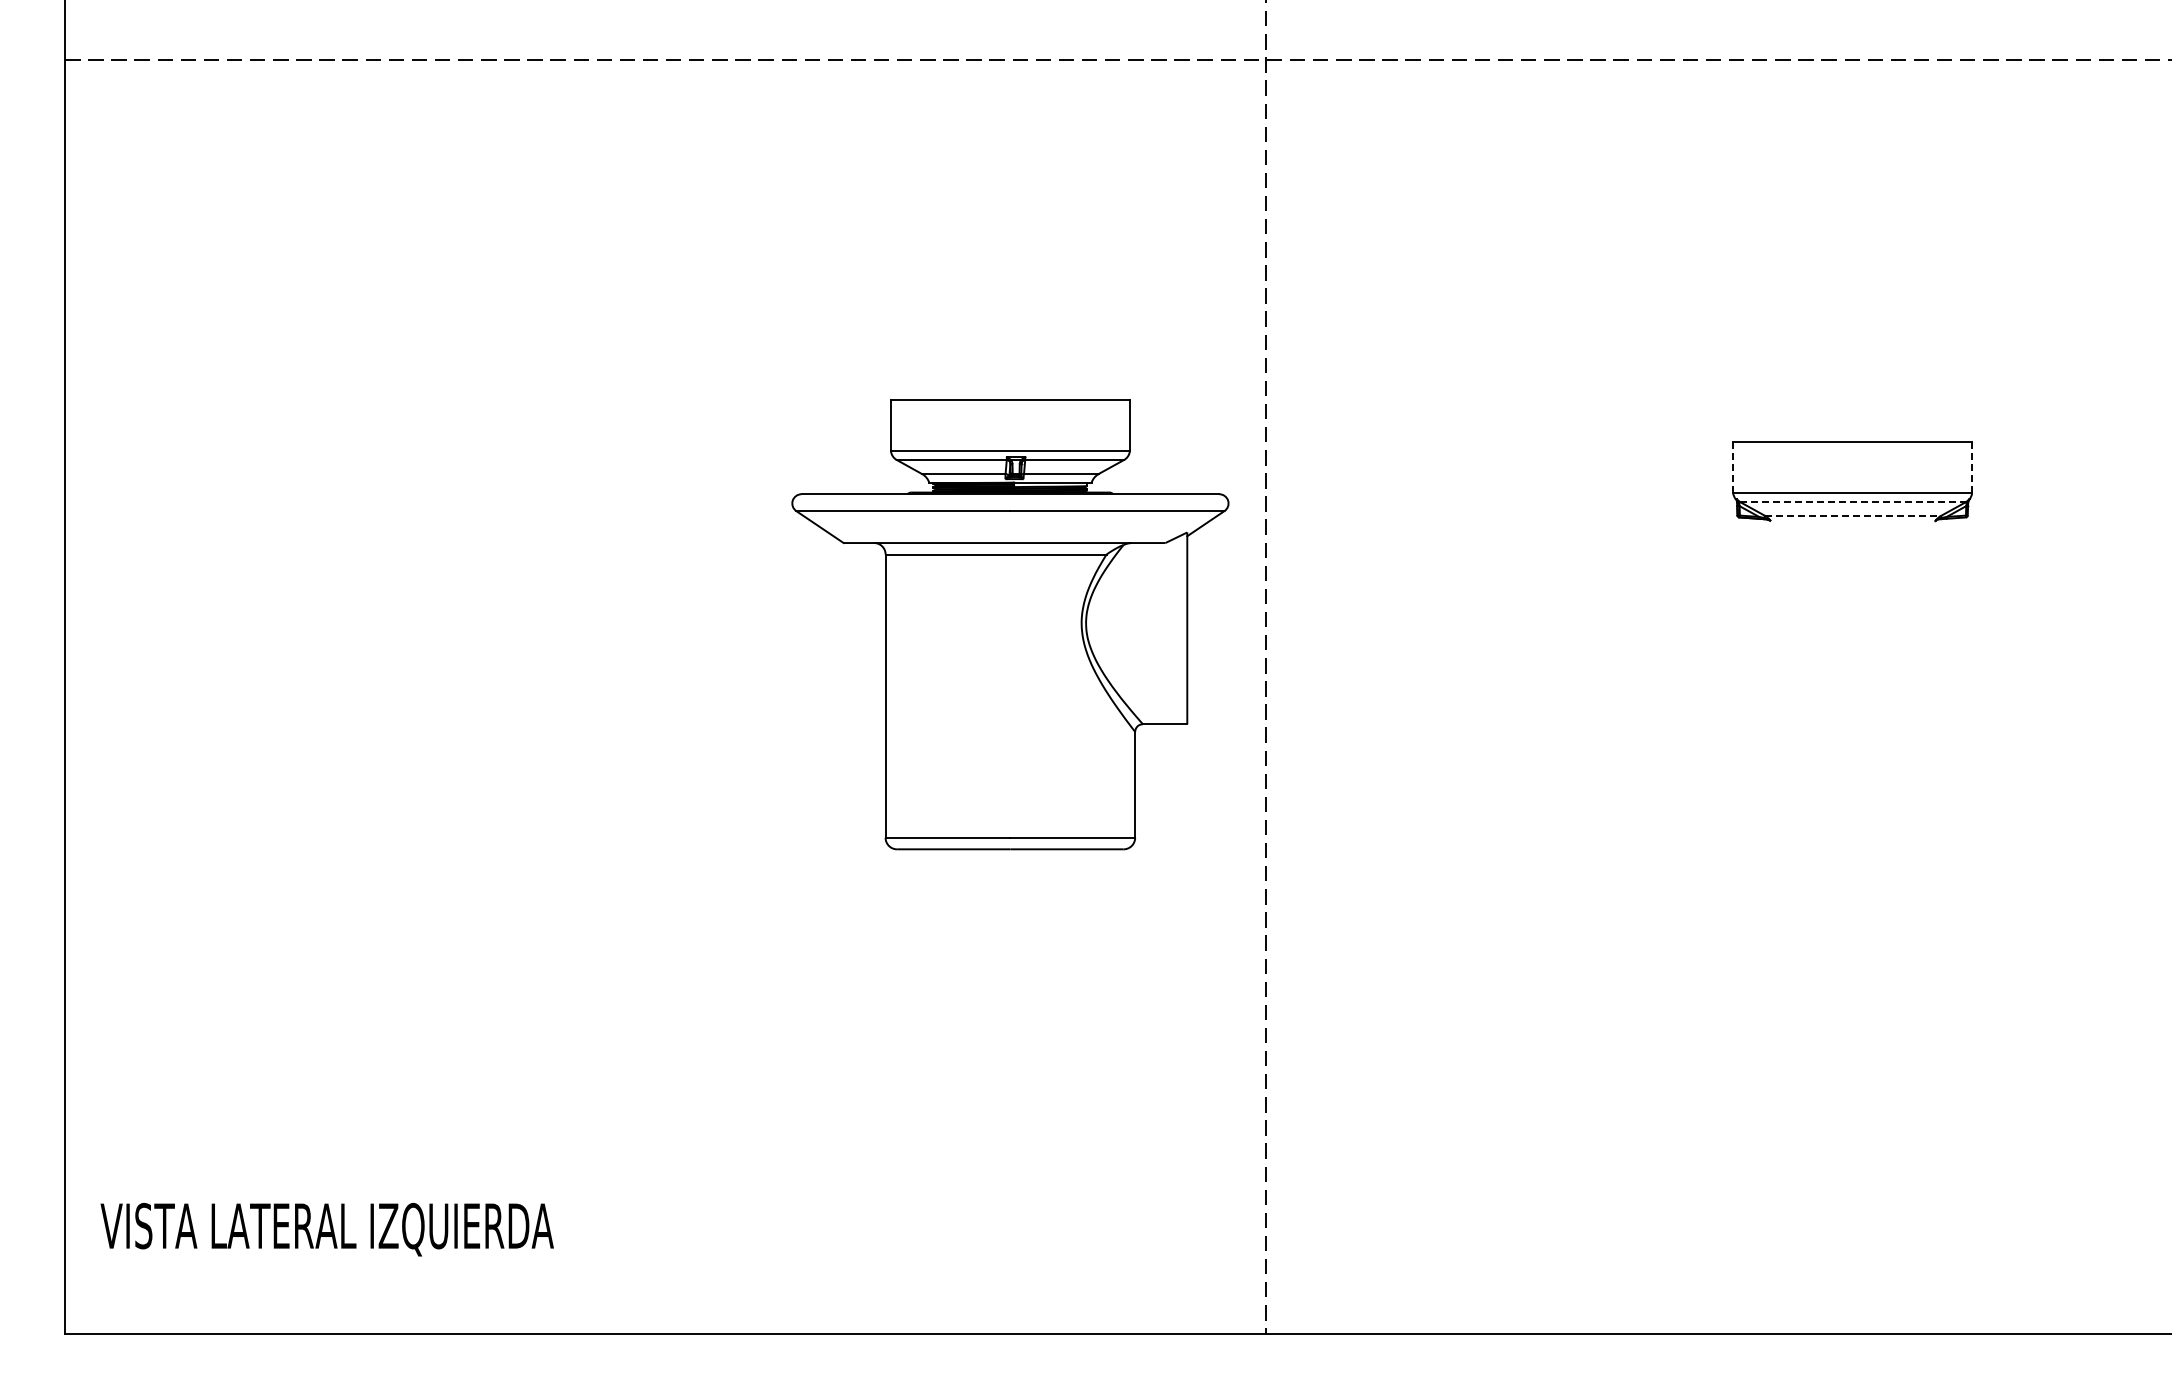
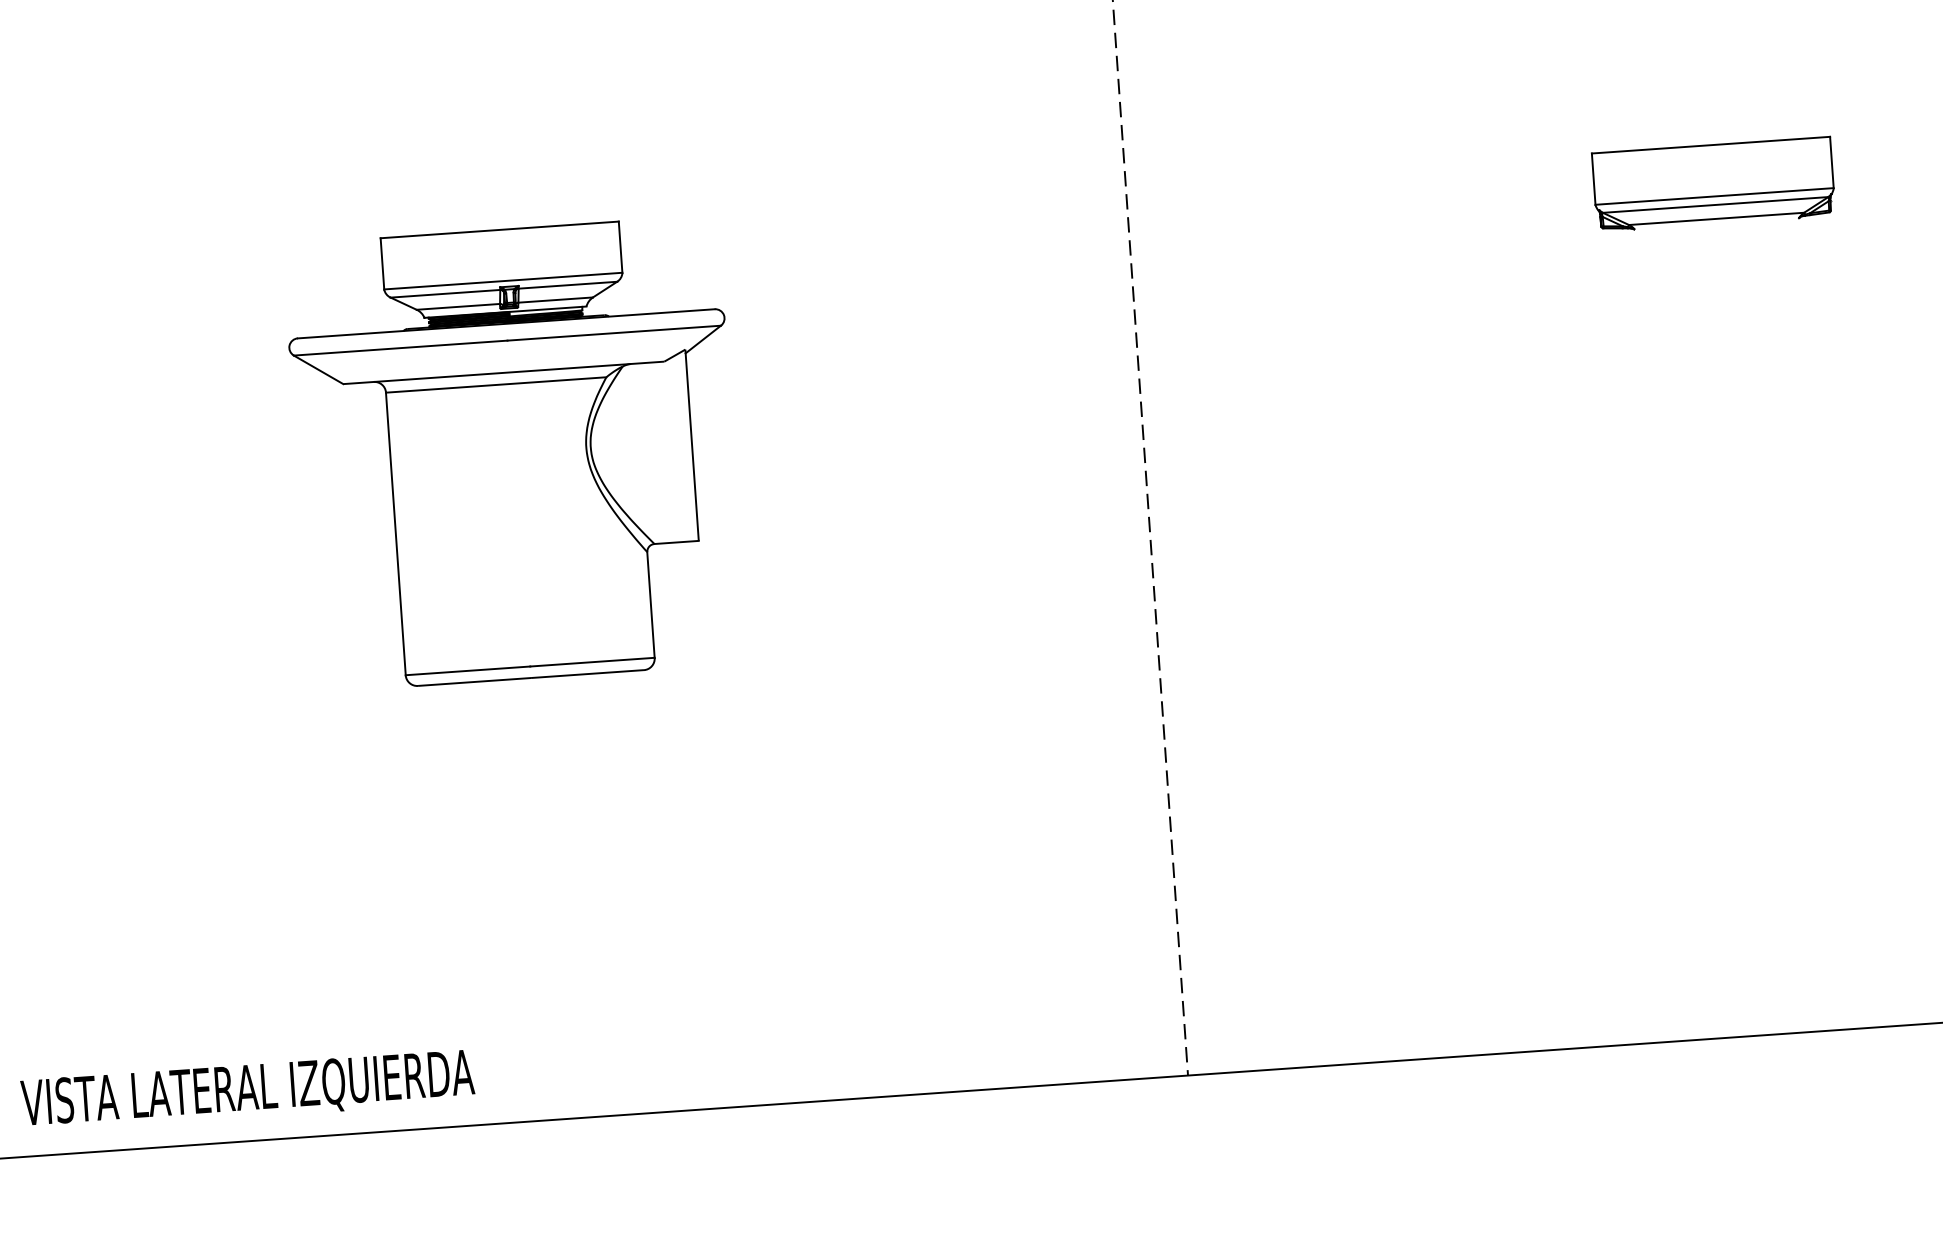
line: (1733, 467) -> (1593, 178), dashed -> solid
line: (1972, 467) -> (1832, 162), dashed -> solid
line: (1853, 502) -> (1716, 205), dashed -> solid
line: (1853, 516) -> (1717, 219), dashed -> solid
part: (1010, 624) -> (515, 453), moved
text: (326, 1229) -> (247, 1091), moved

